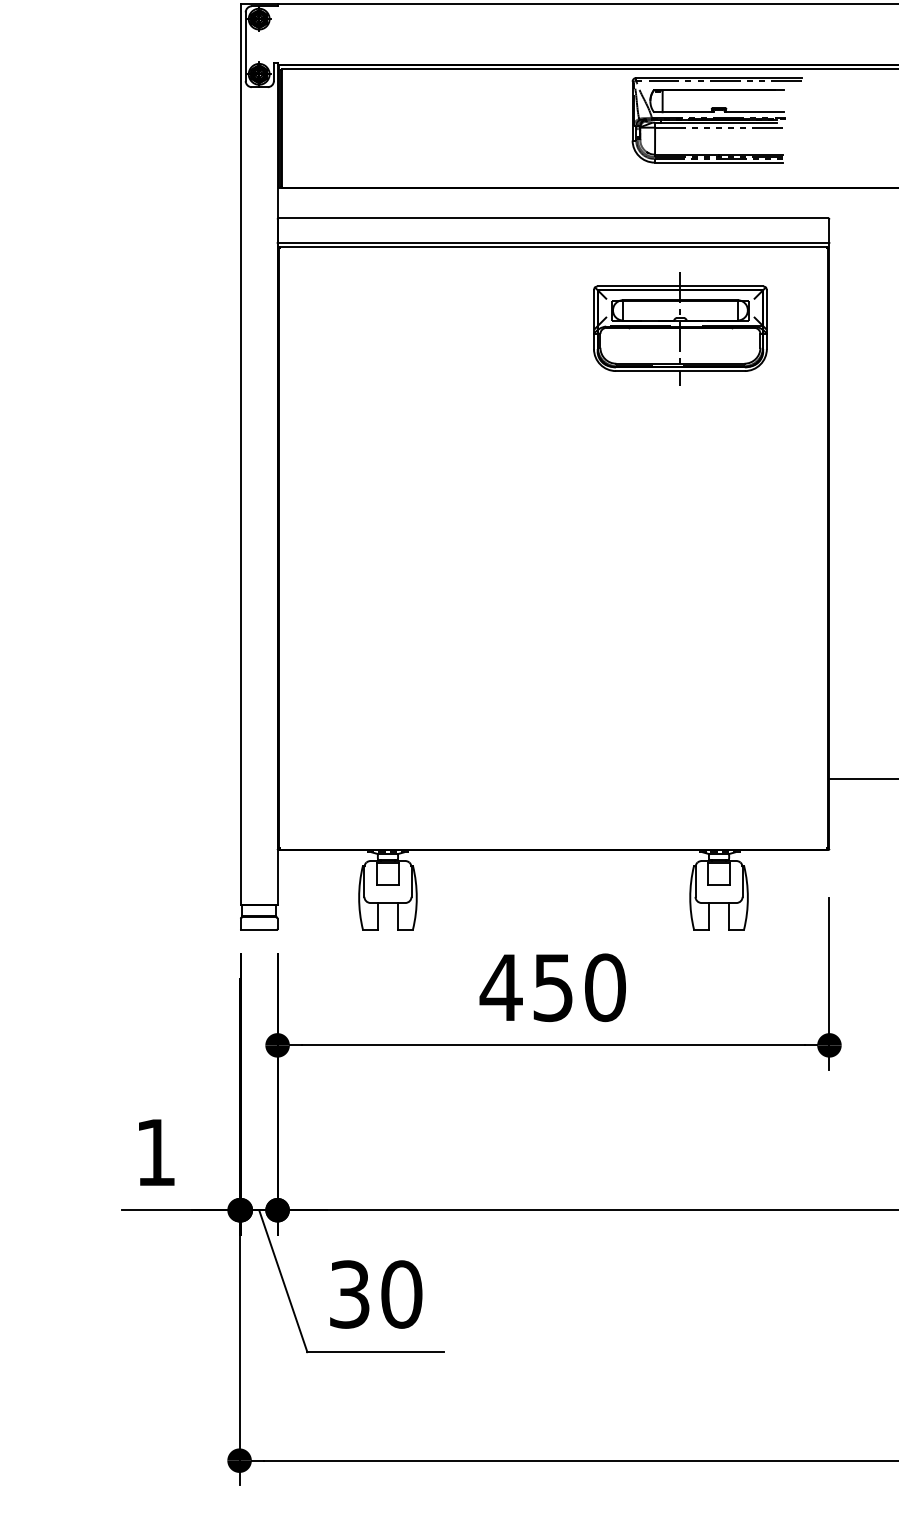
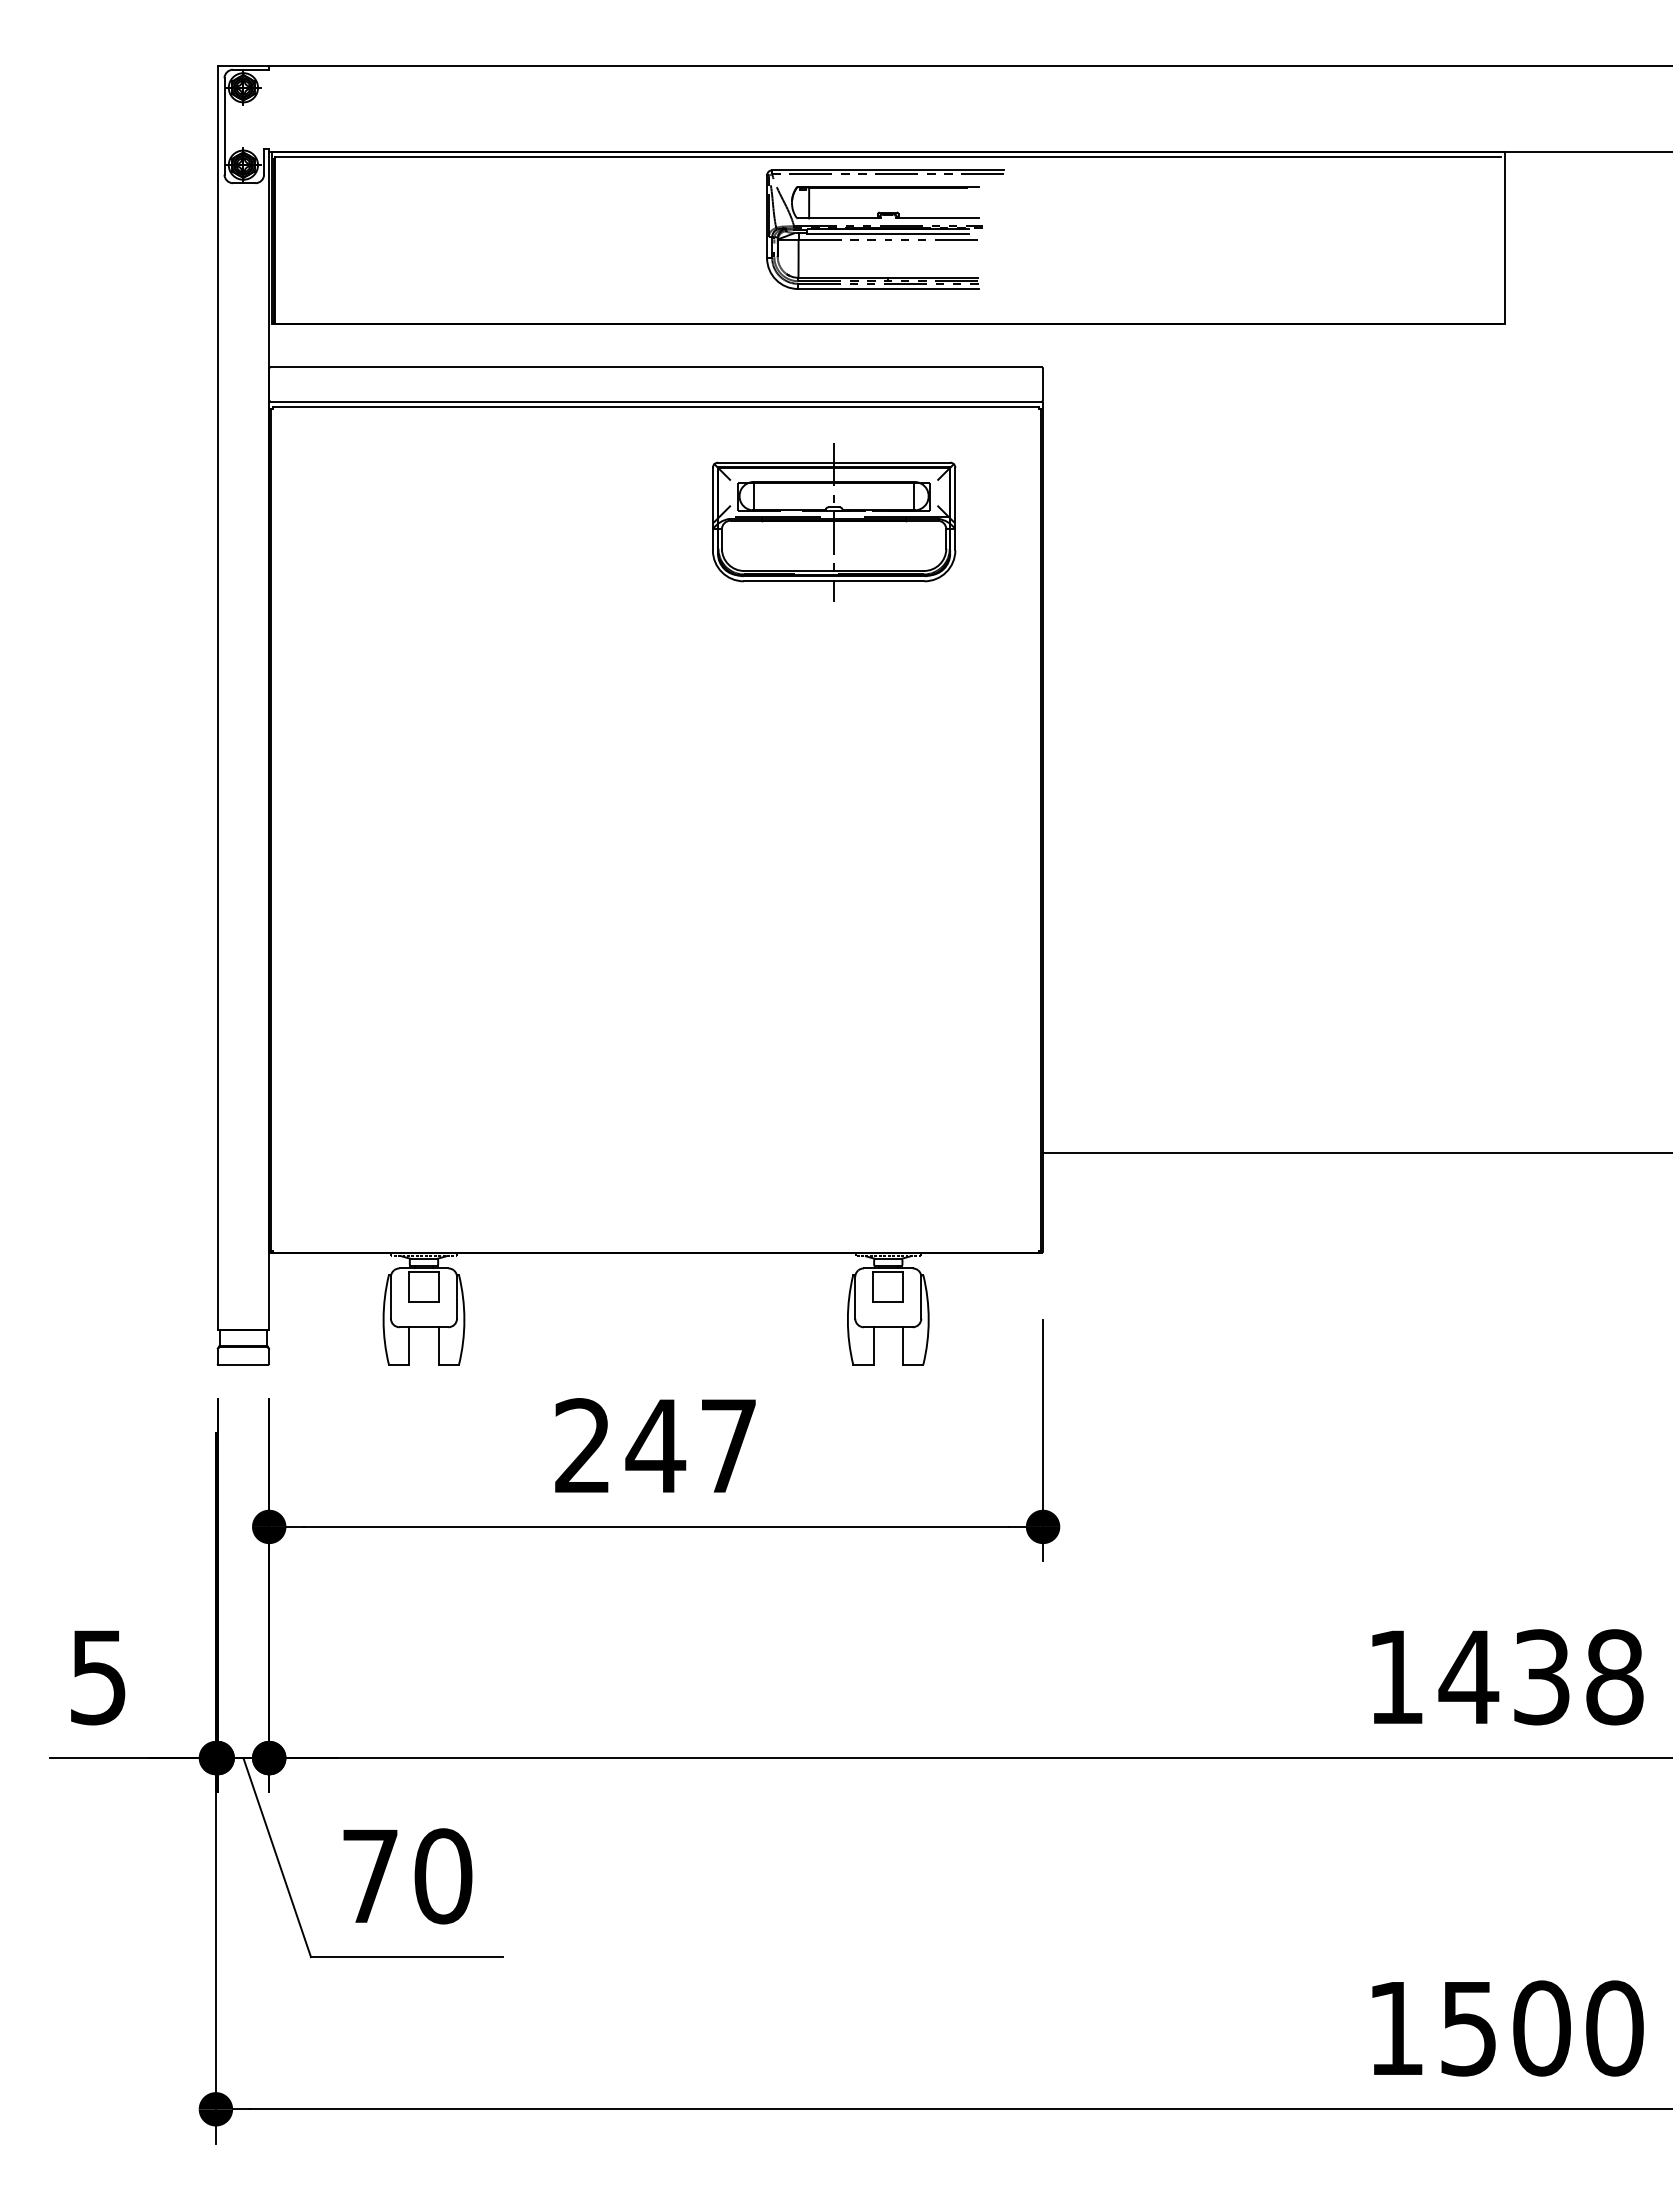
text: (552, 988) -> (654, 1446), 450 -> 247
text: (155, 1152) -> (98, 1677), 1 -> 5
text: (349, 1294) -> (370, 1876), 30 -> 70

